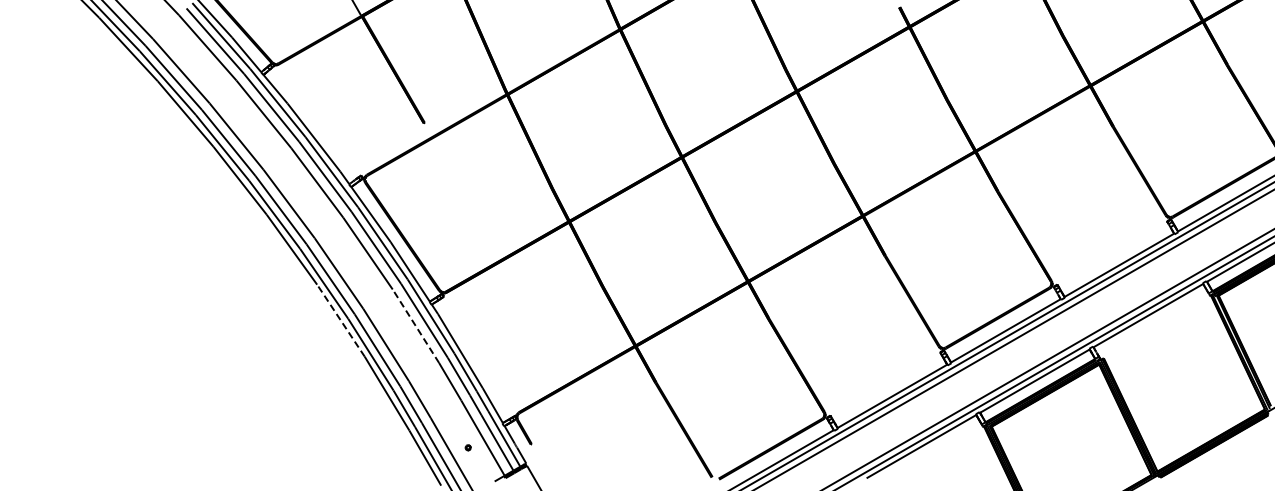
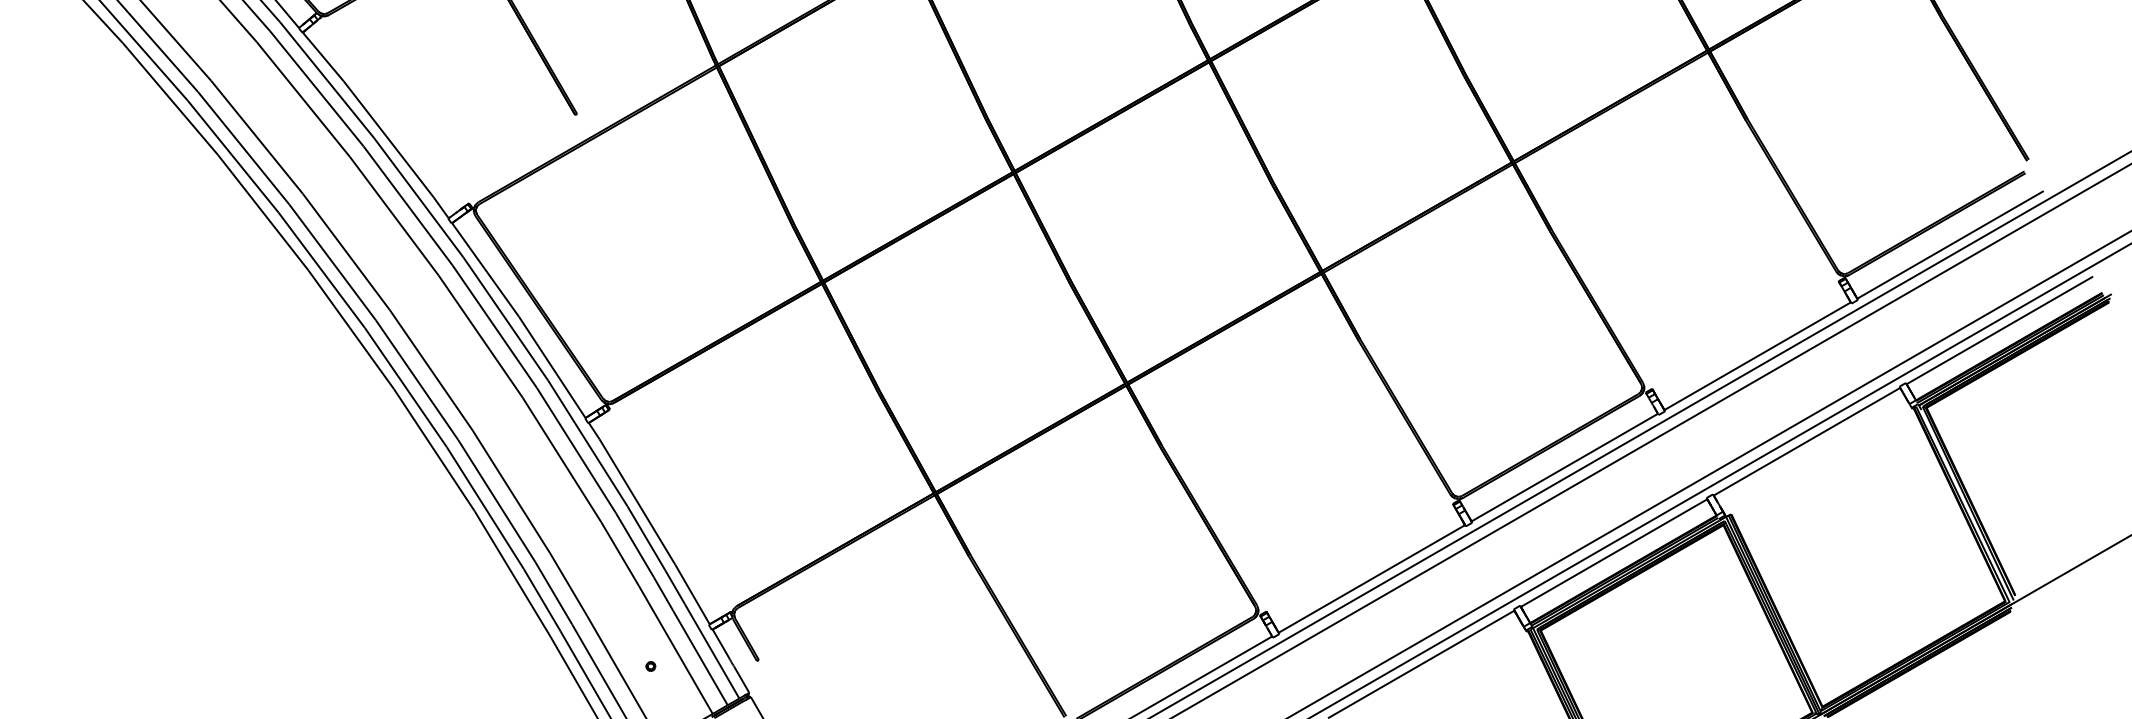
line: (340, 320) -> (433, 450), dashed -> solid
line: (415, 325) -> (561, 458), dashed -> solid

